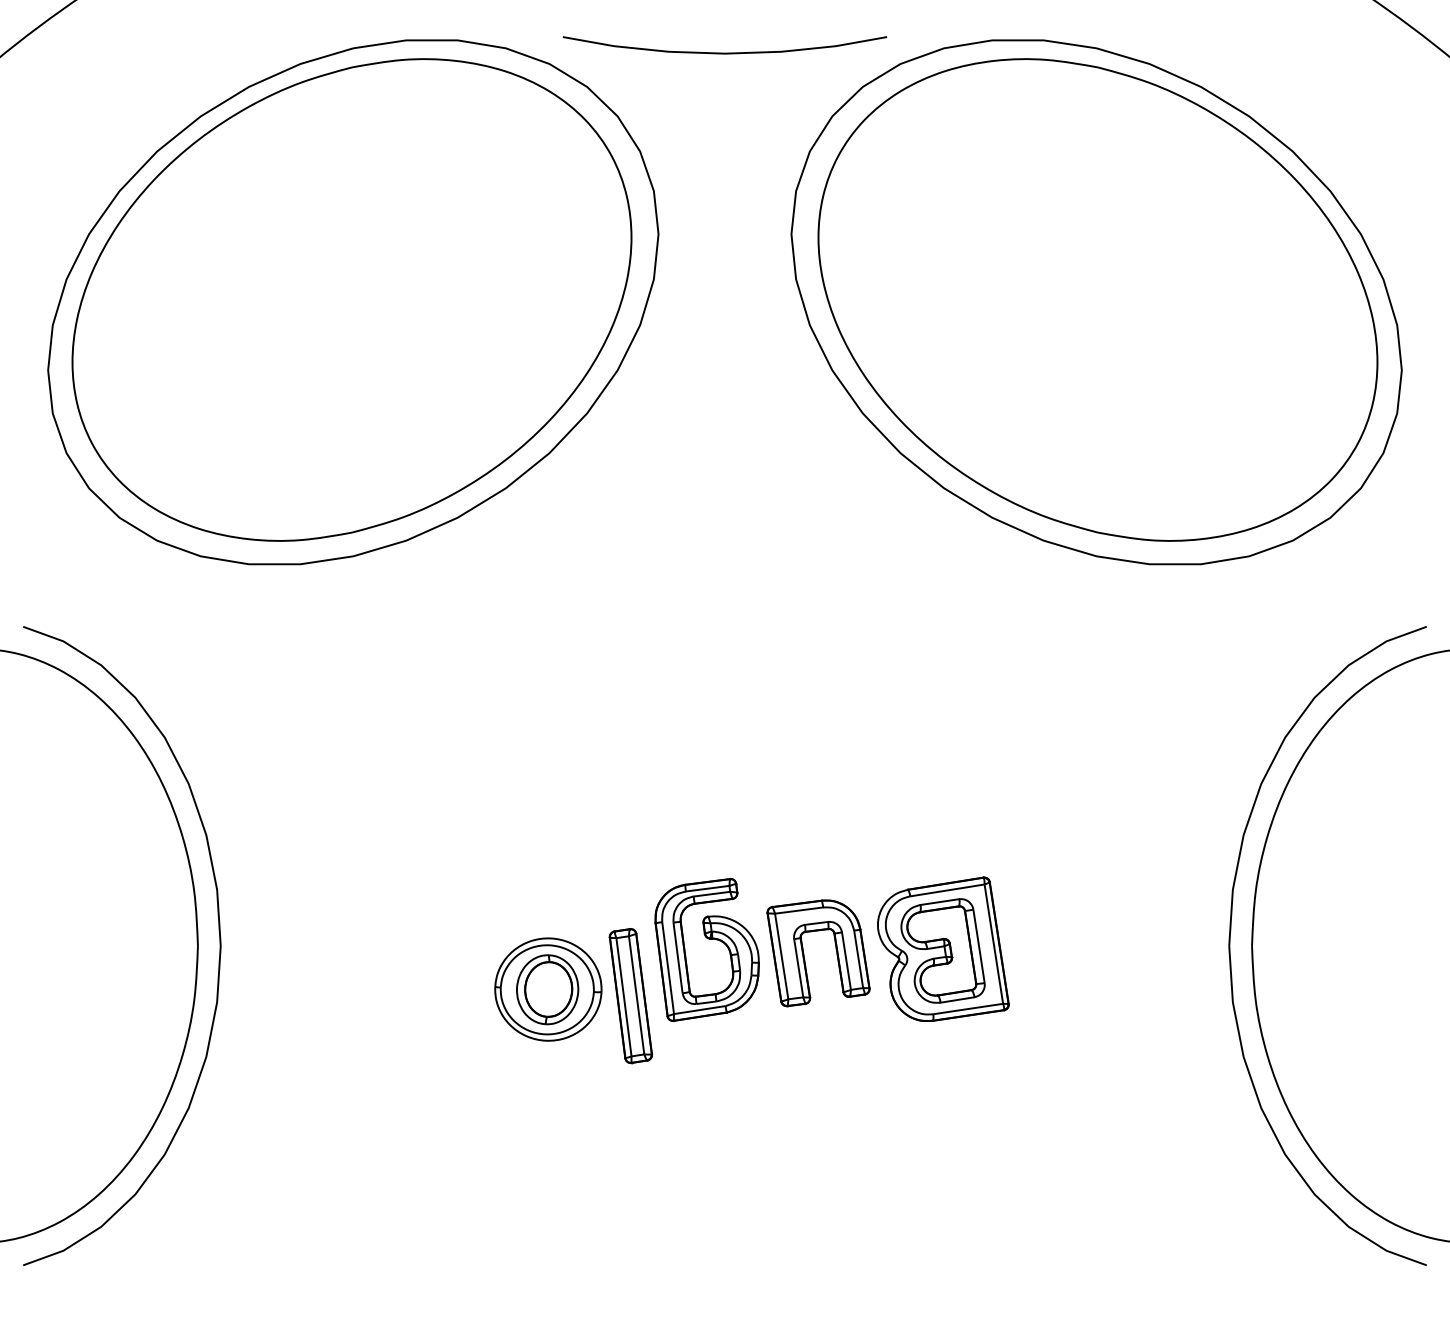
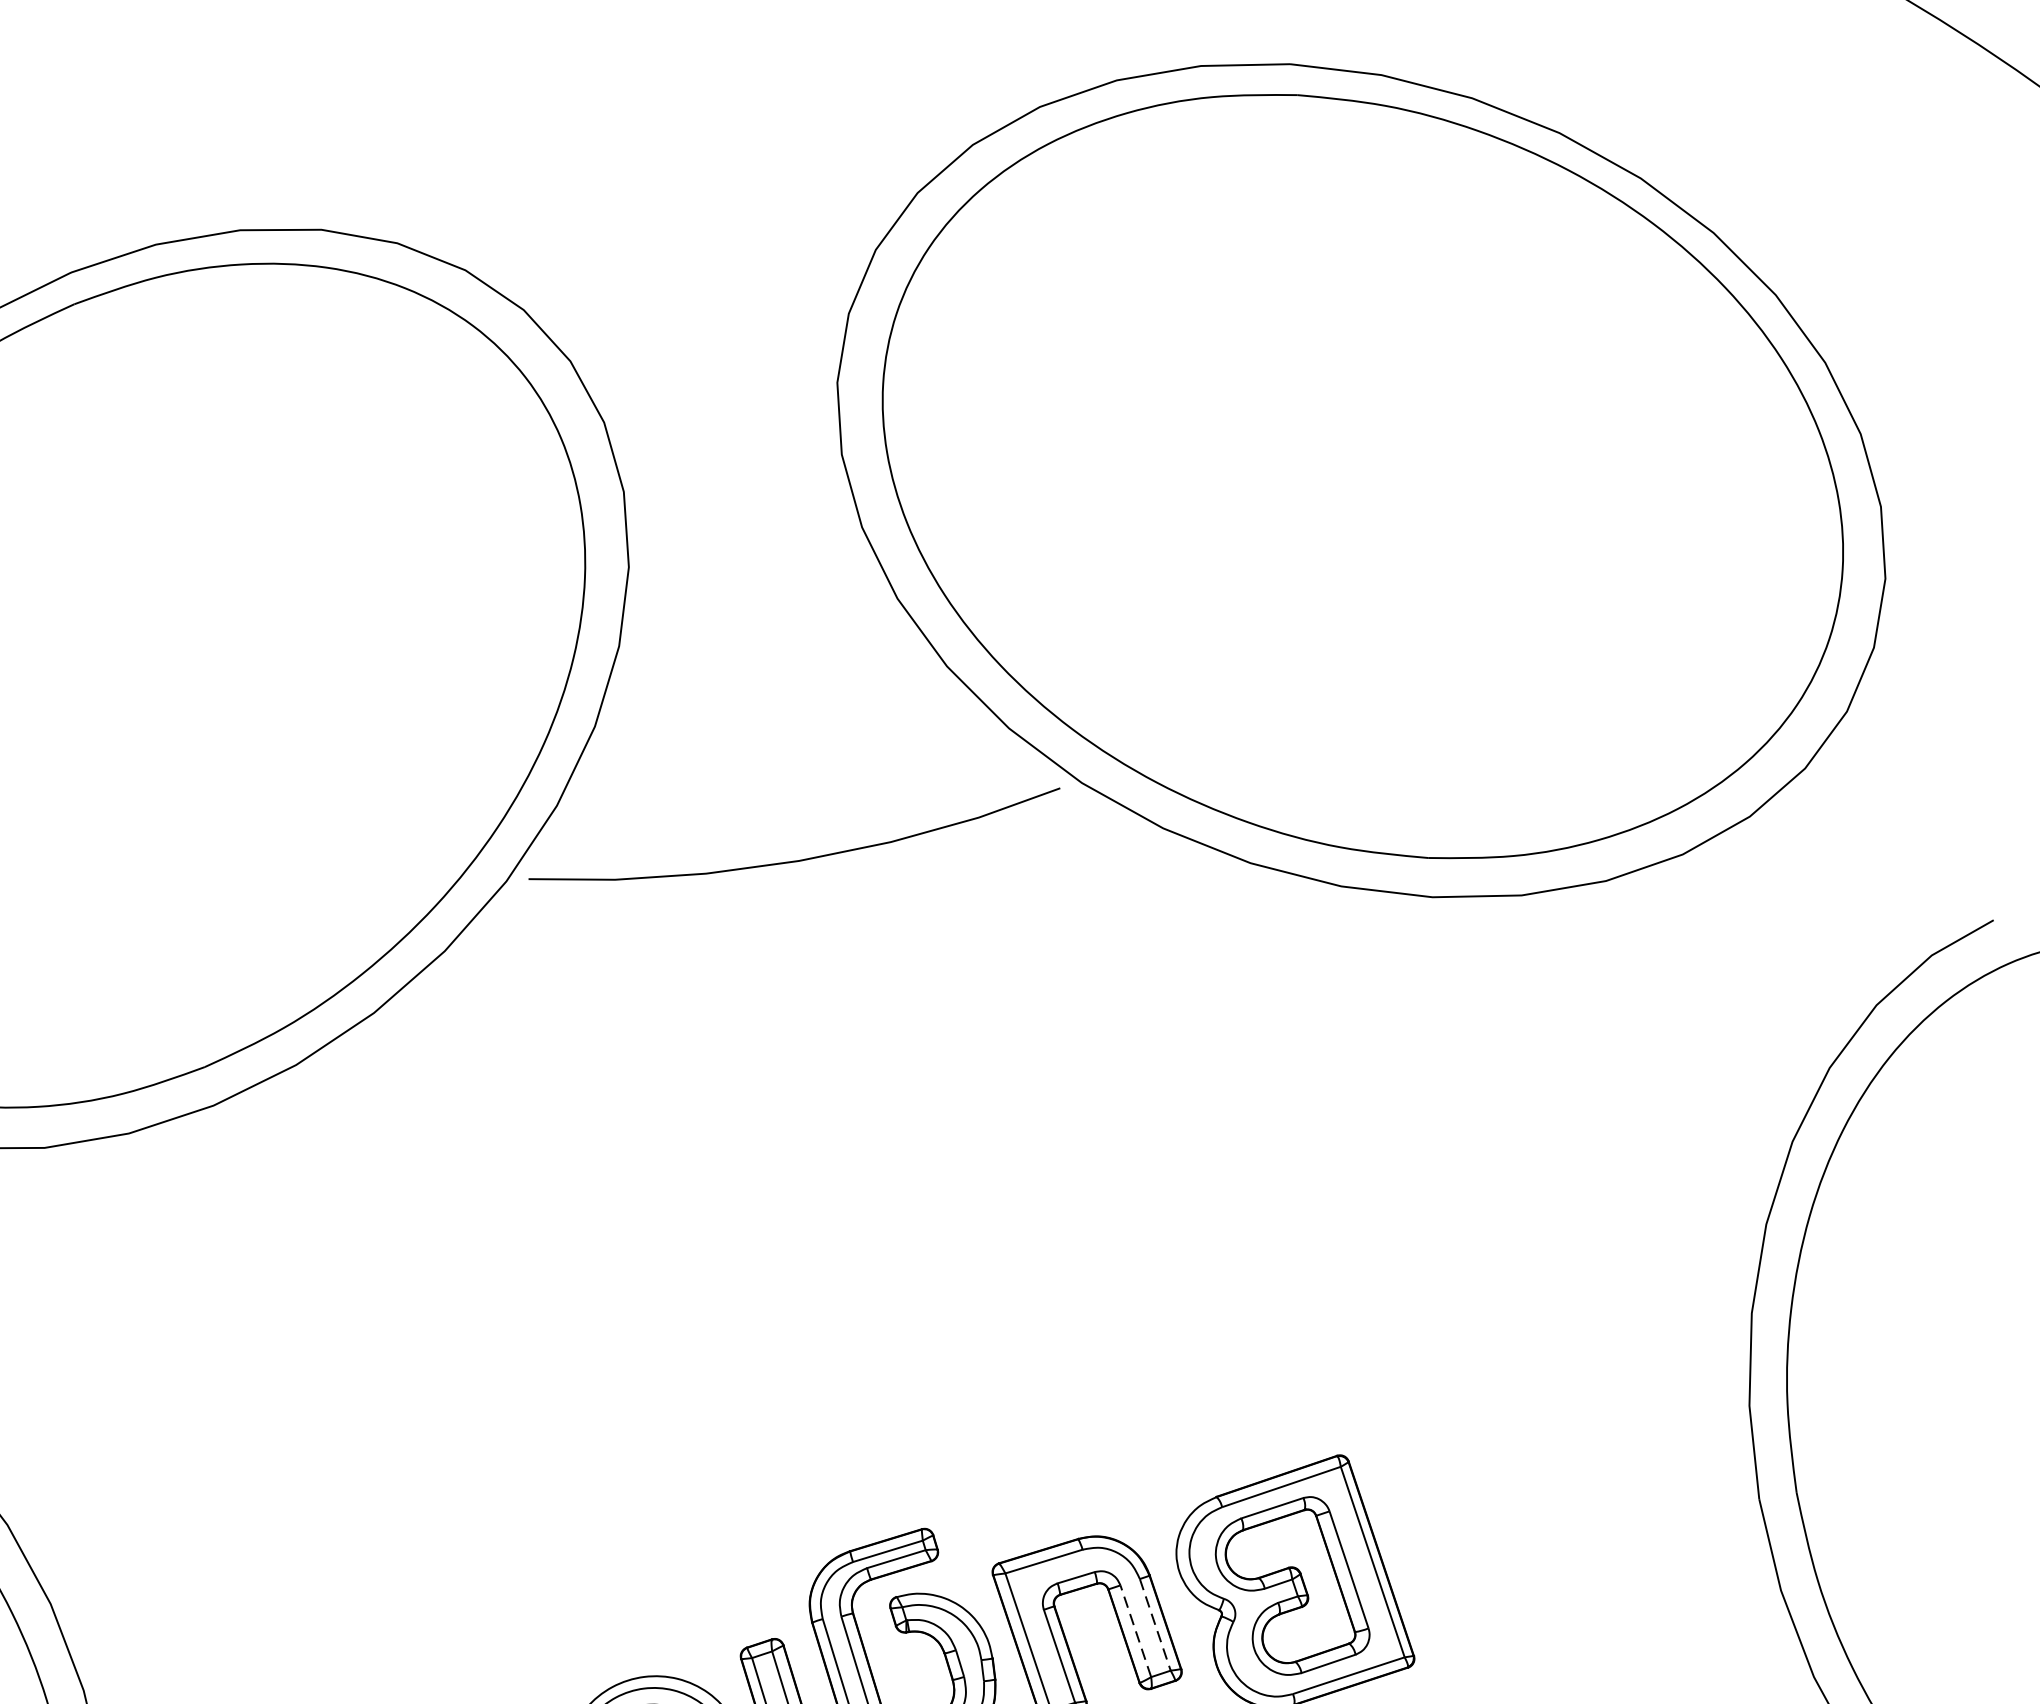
curve: (724, 52) -> (797, 859), moved
line: (858, 959) -> (1155, 1625), solid -> dashed
line: (846, 960) -> (1135, 1630), solid -> dashed

